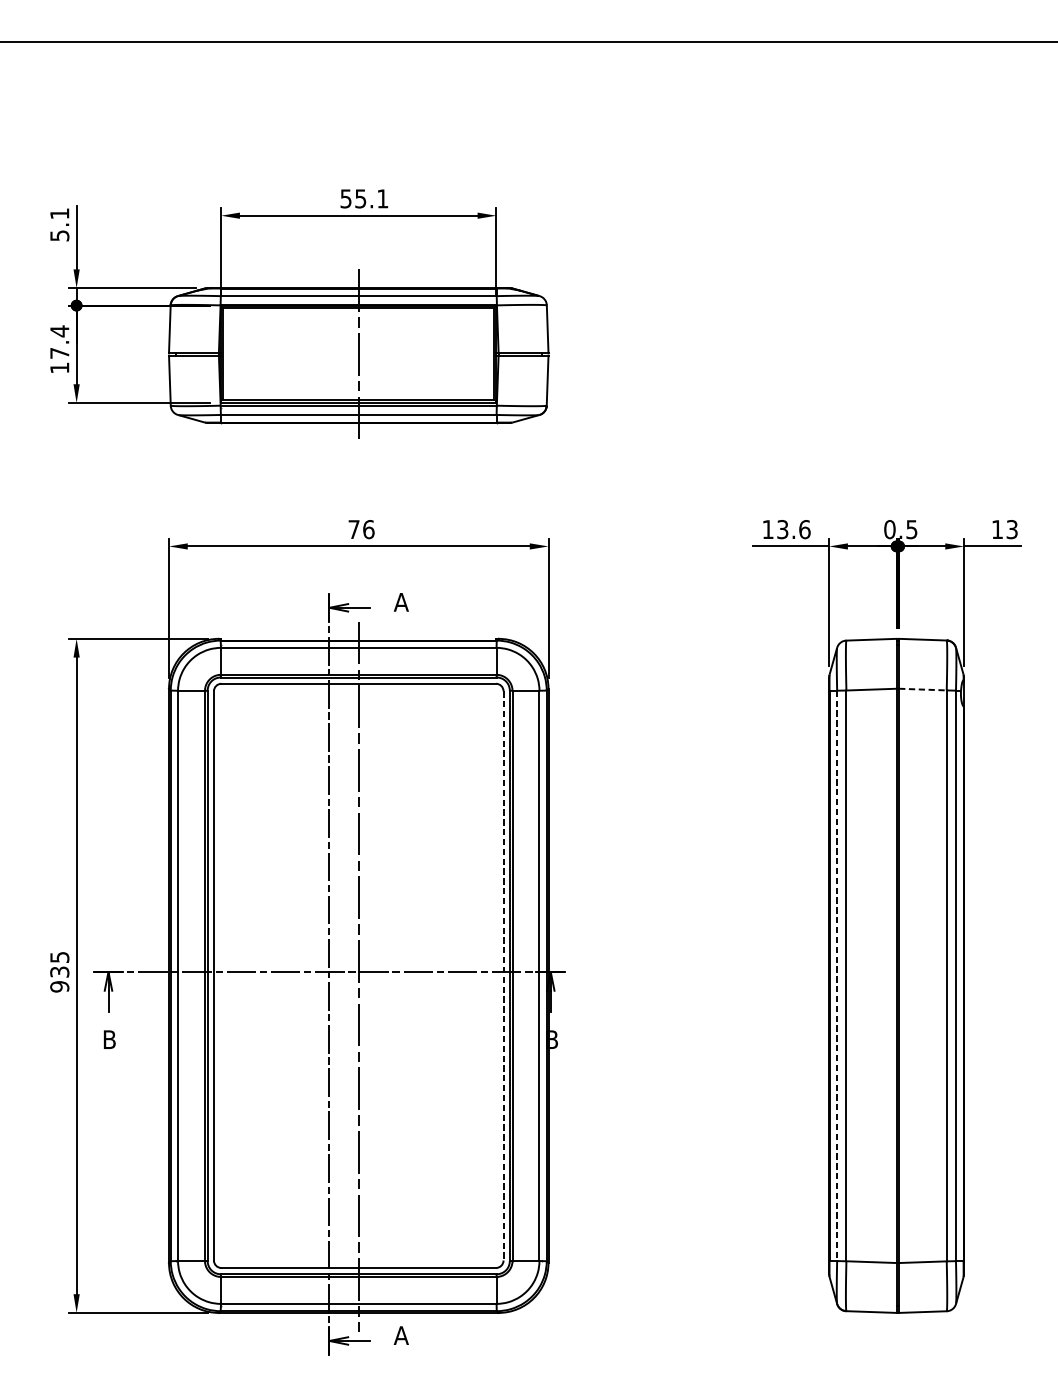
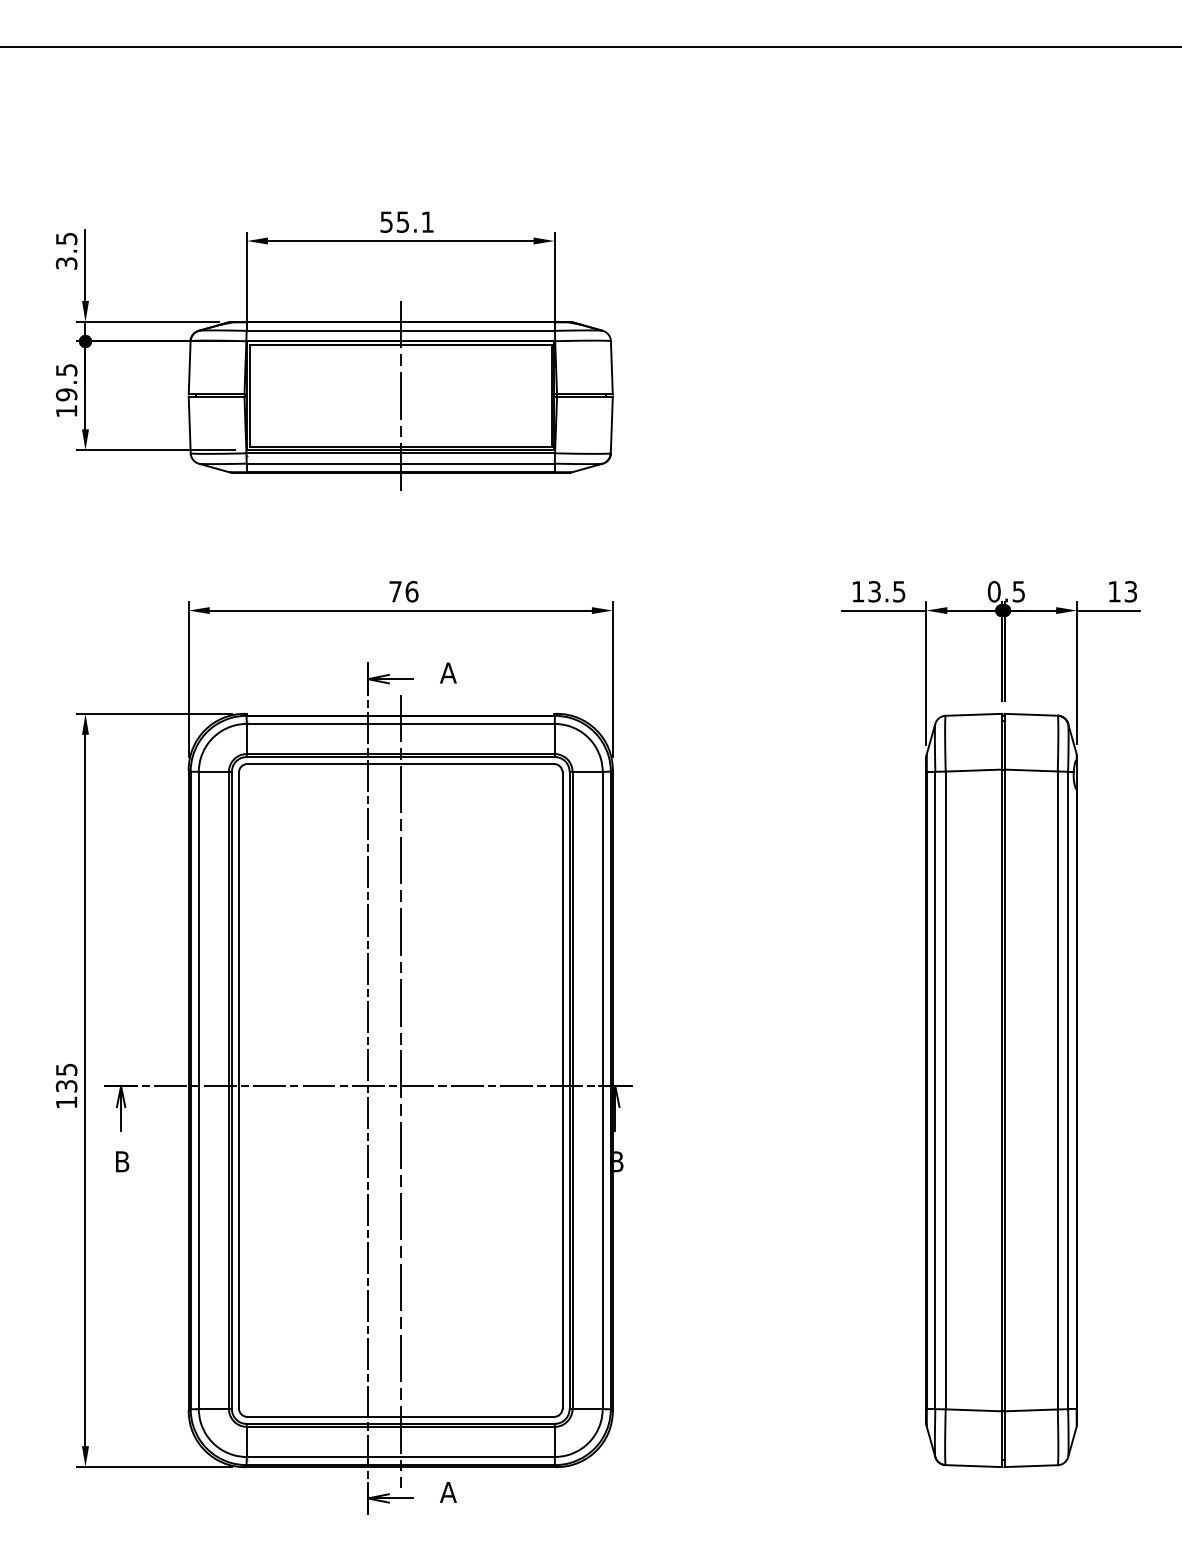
text: (59, 225) -> (66, 251), 5.1 -> 3.5
text: (59, 342) -> (66, 382), 17.4 -> 19.5
text: (805, 529) -> (899, 591), 13.6 -> 13.5
line: (923, 689) -> (1031, 770), dashed -> solid
line: (503, 975) -> (562, 1090), dashed -> solid
line: (837, 975) -> (935, 1090), dashed -> solid
text: (59, 986) -> (66, 1102), 935 -> 135

